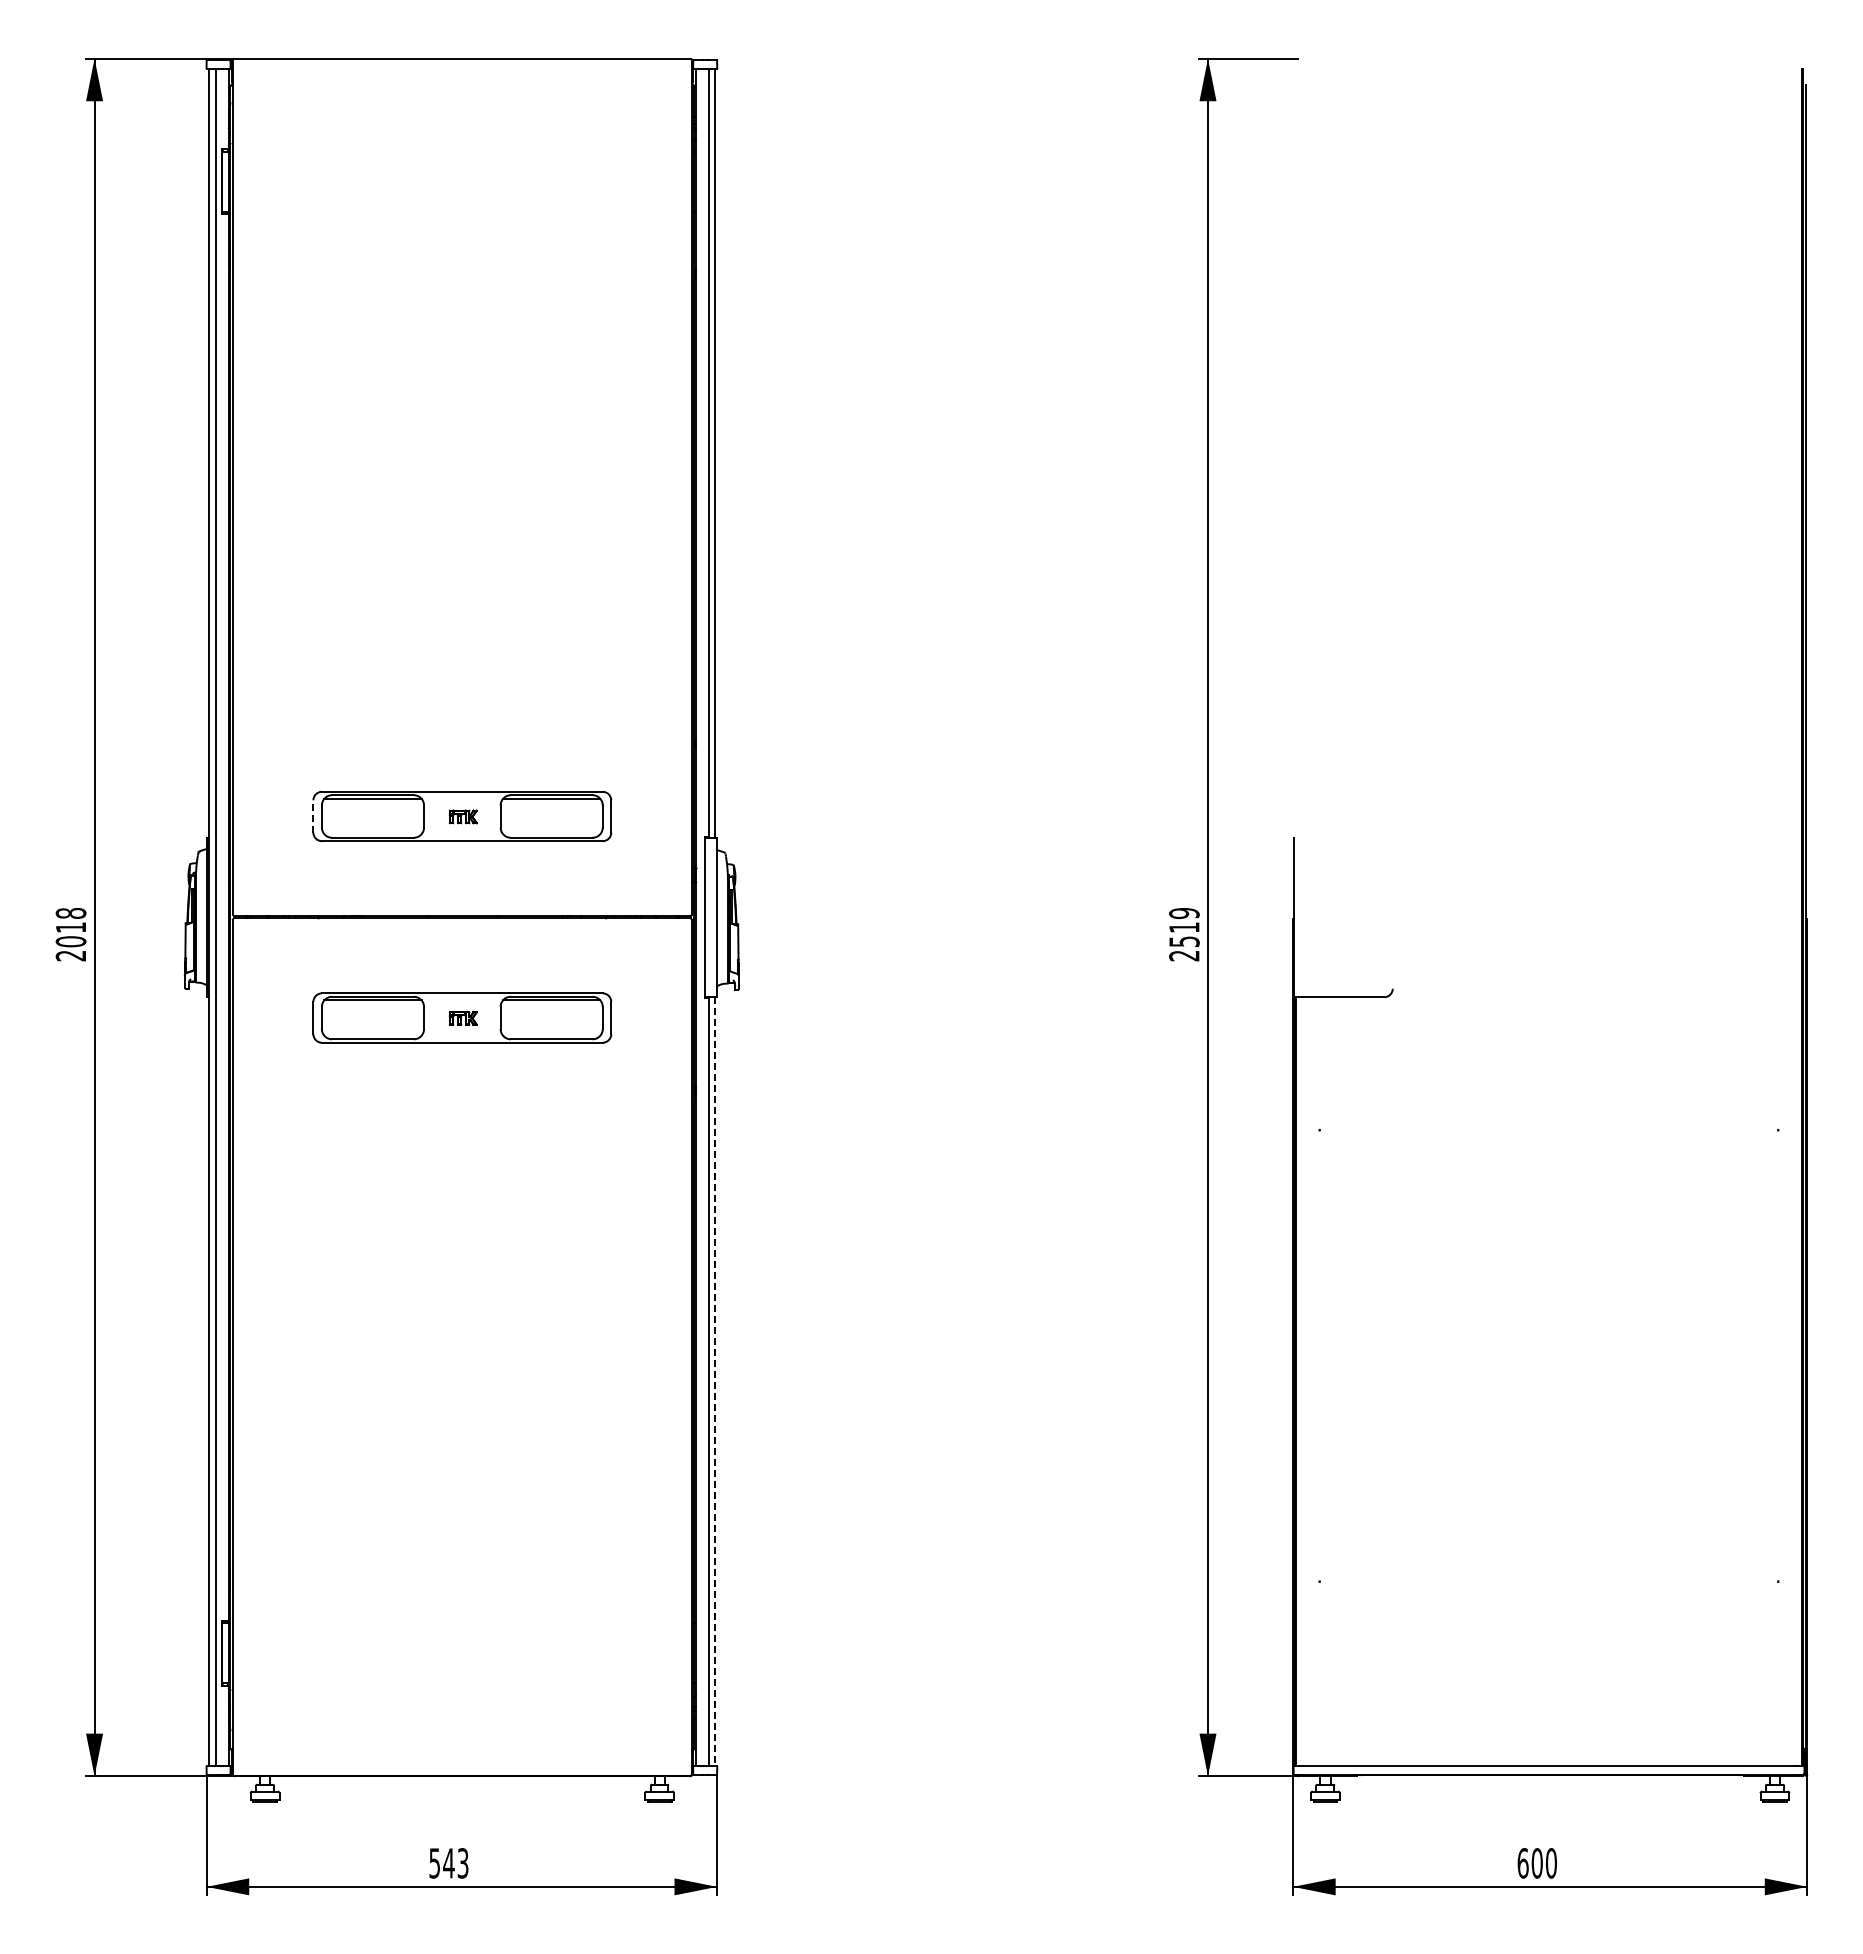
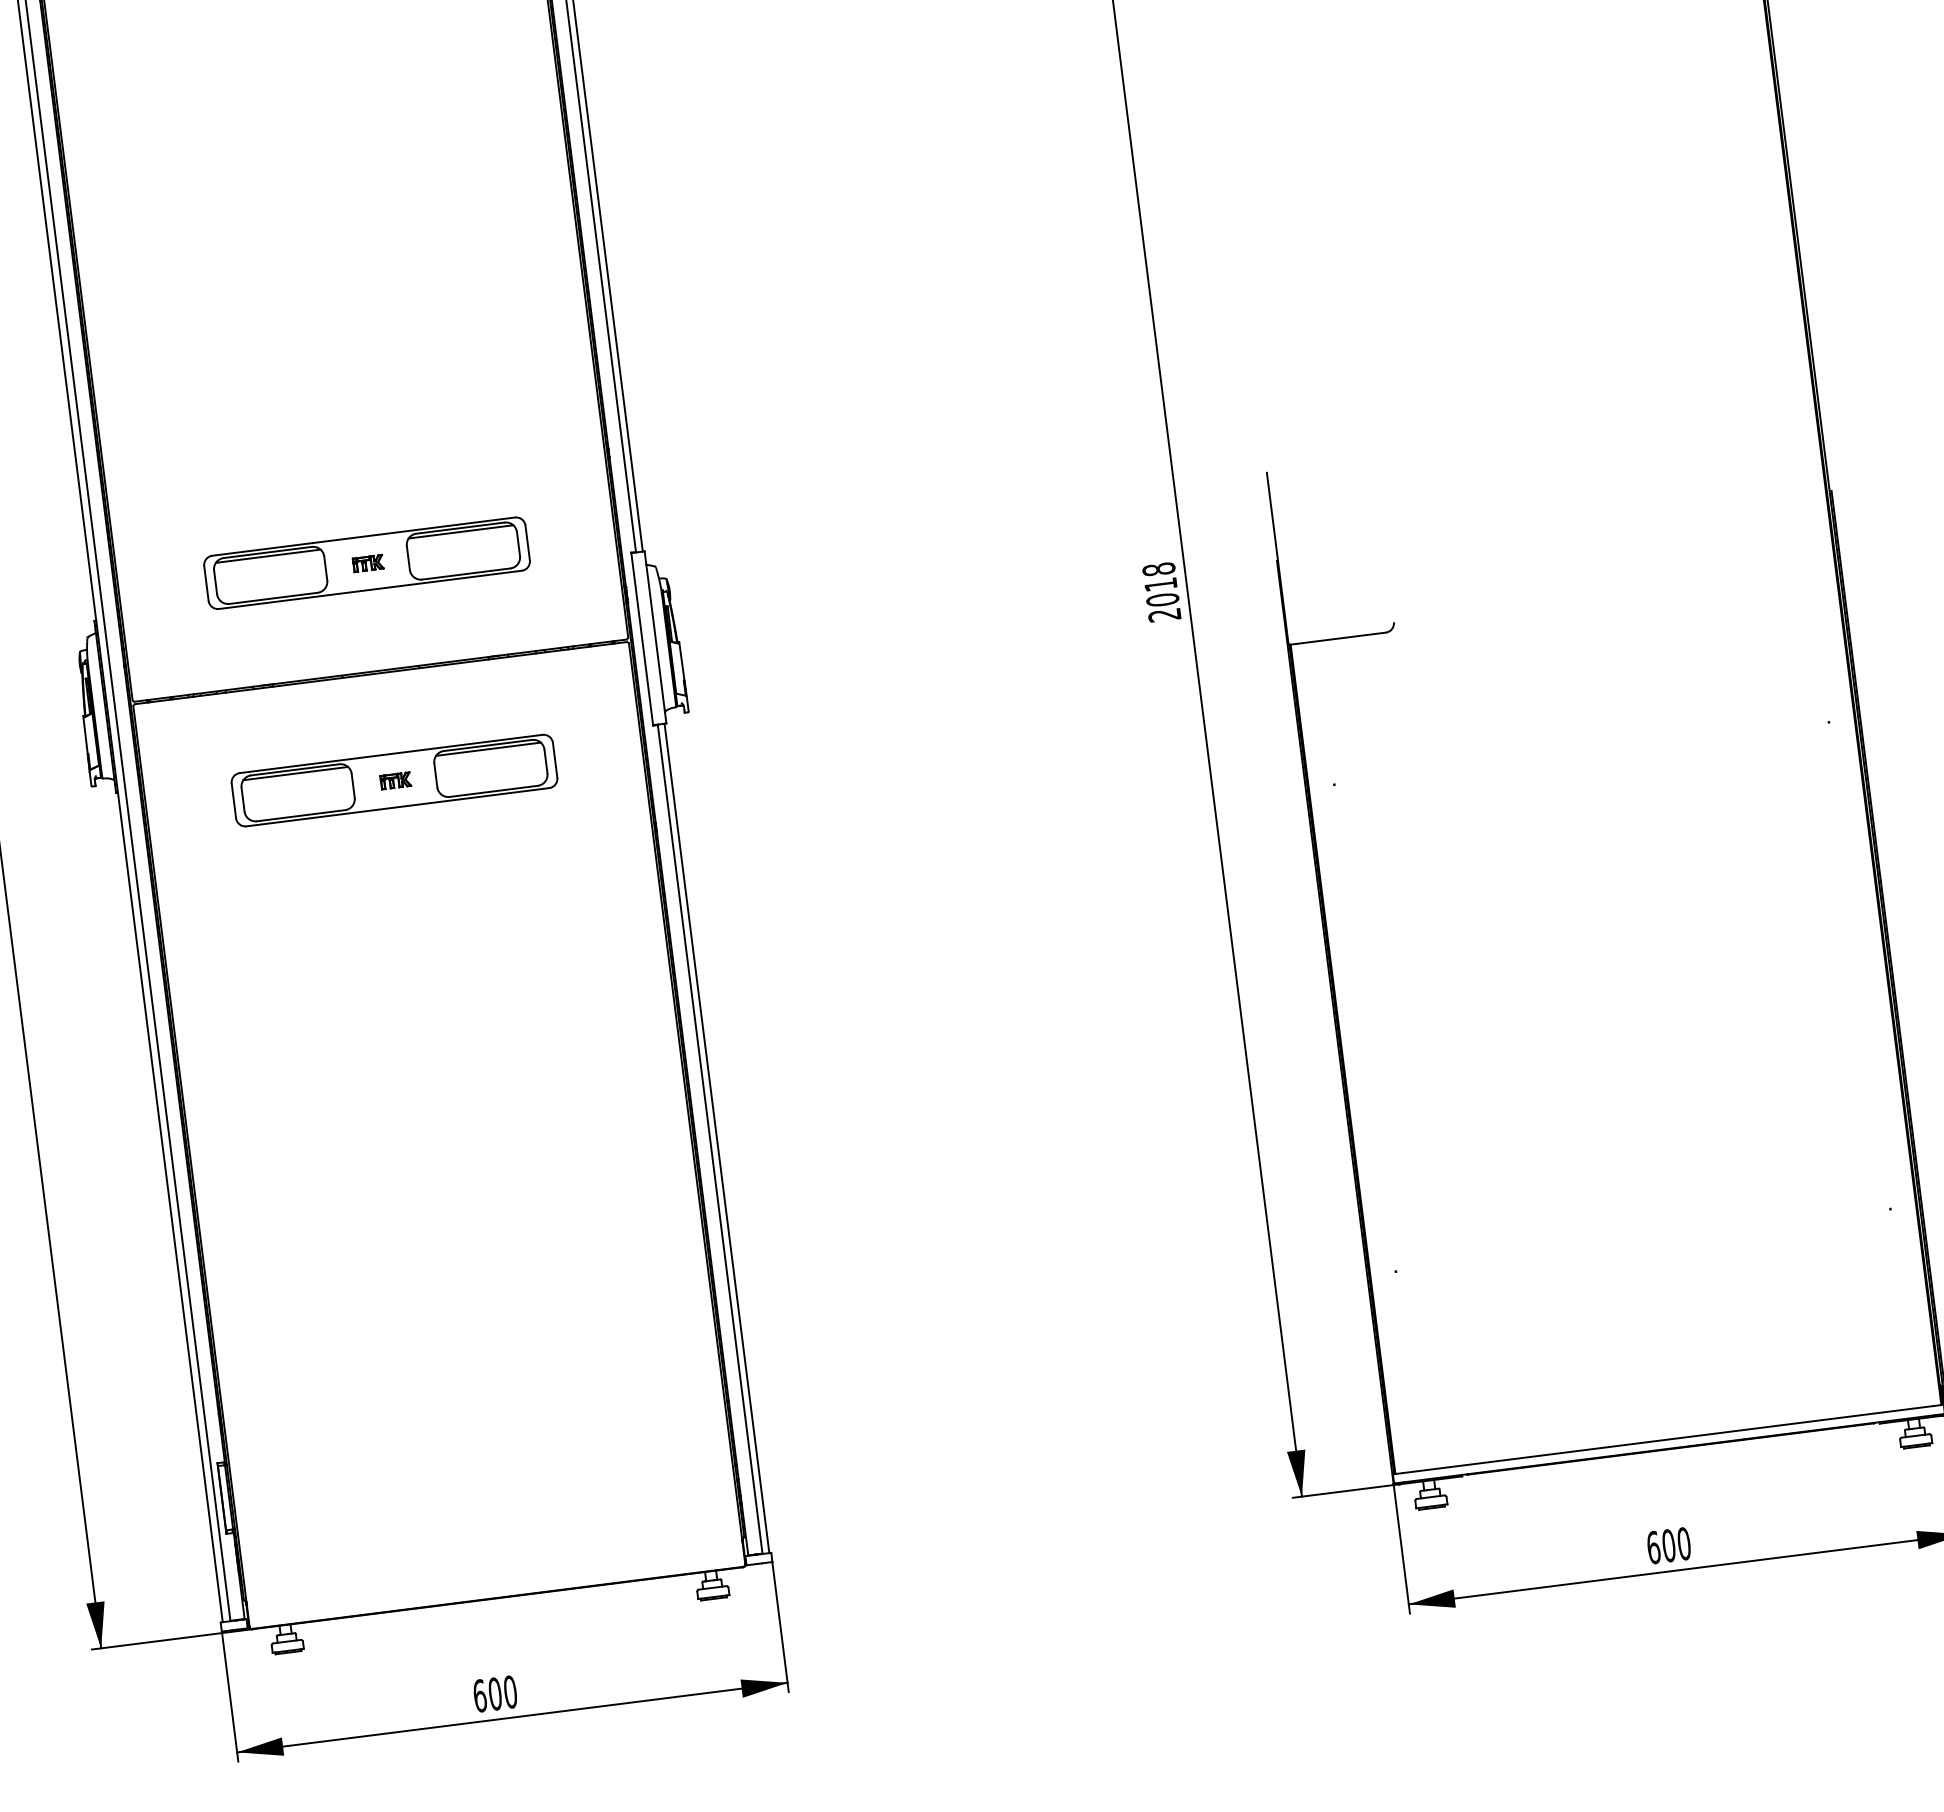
line: (313, 816) -> (206, 583), dashed -> solid
text: (1184, 927) -> (1160, 584), 2519 -> 2018
line: (715, 1381) -> (717, 1138), dashed -> solid
text: (448, 1863) -> (494, 1694), 543 -> 600

